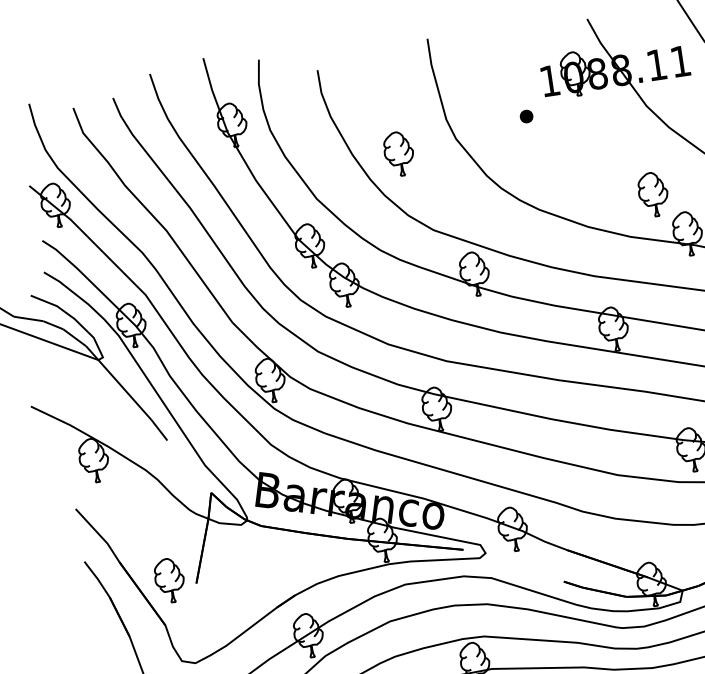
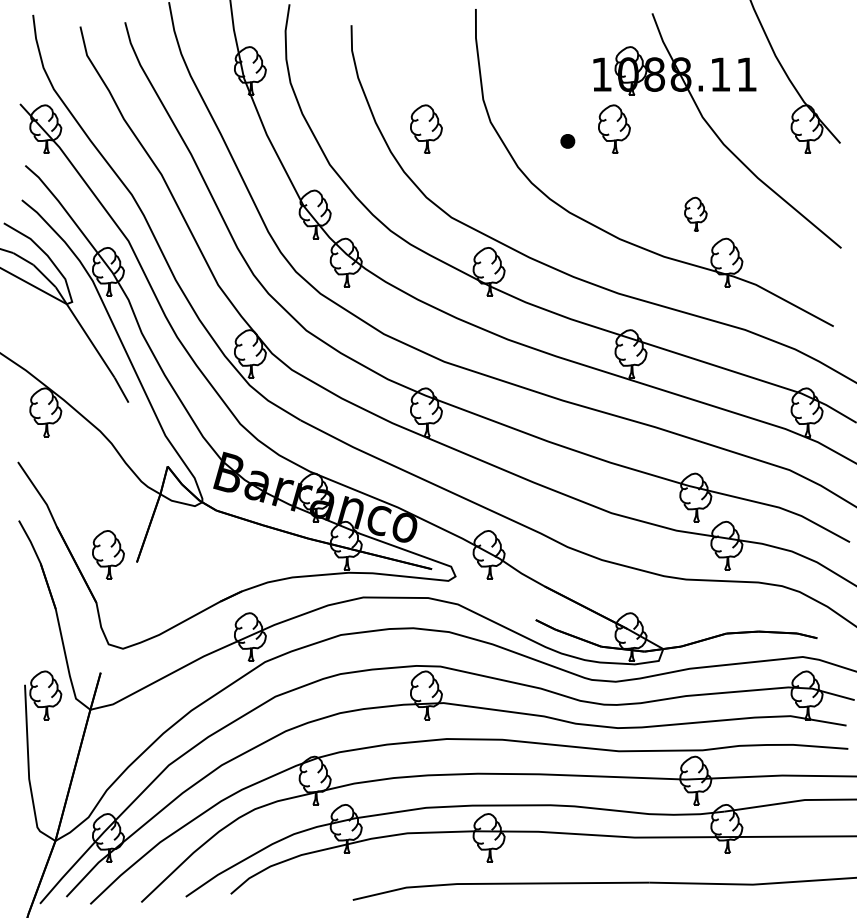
part: (526, 116) -> (567, 141), moved
part: (568, 127) -> (614, 128), added
part: (653, 194) -> (695, 214), size x0.7

